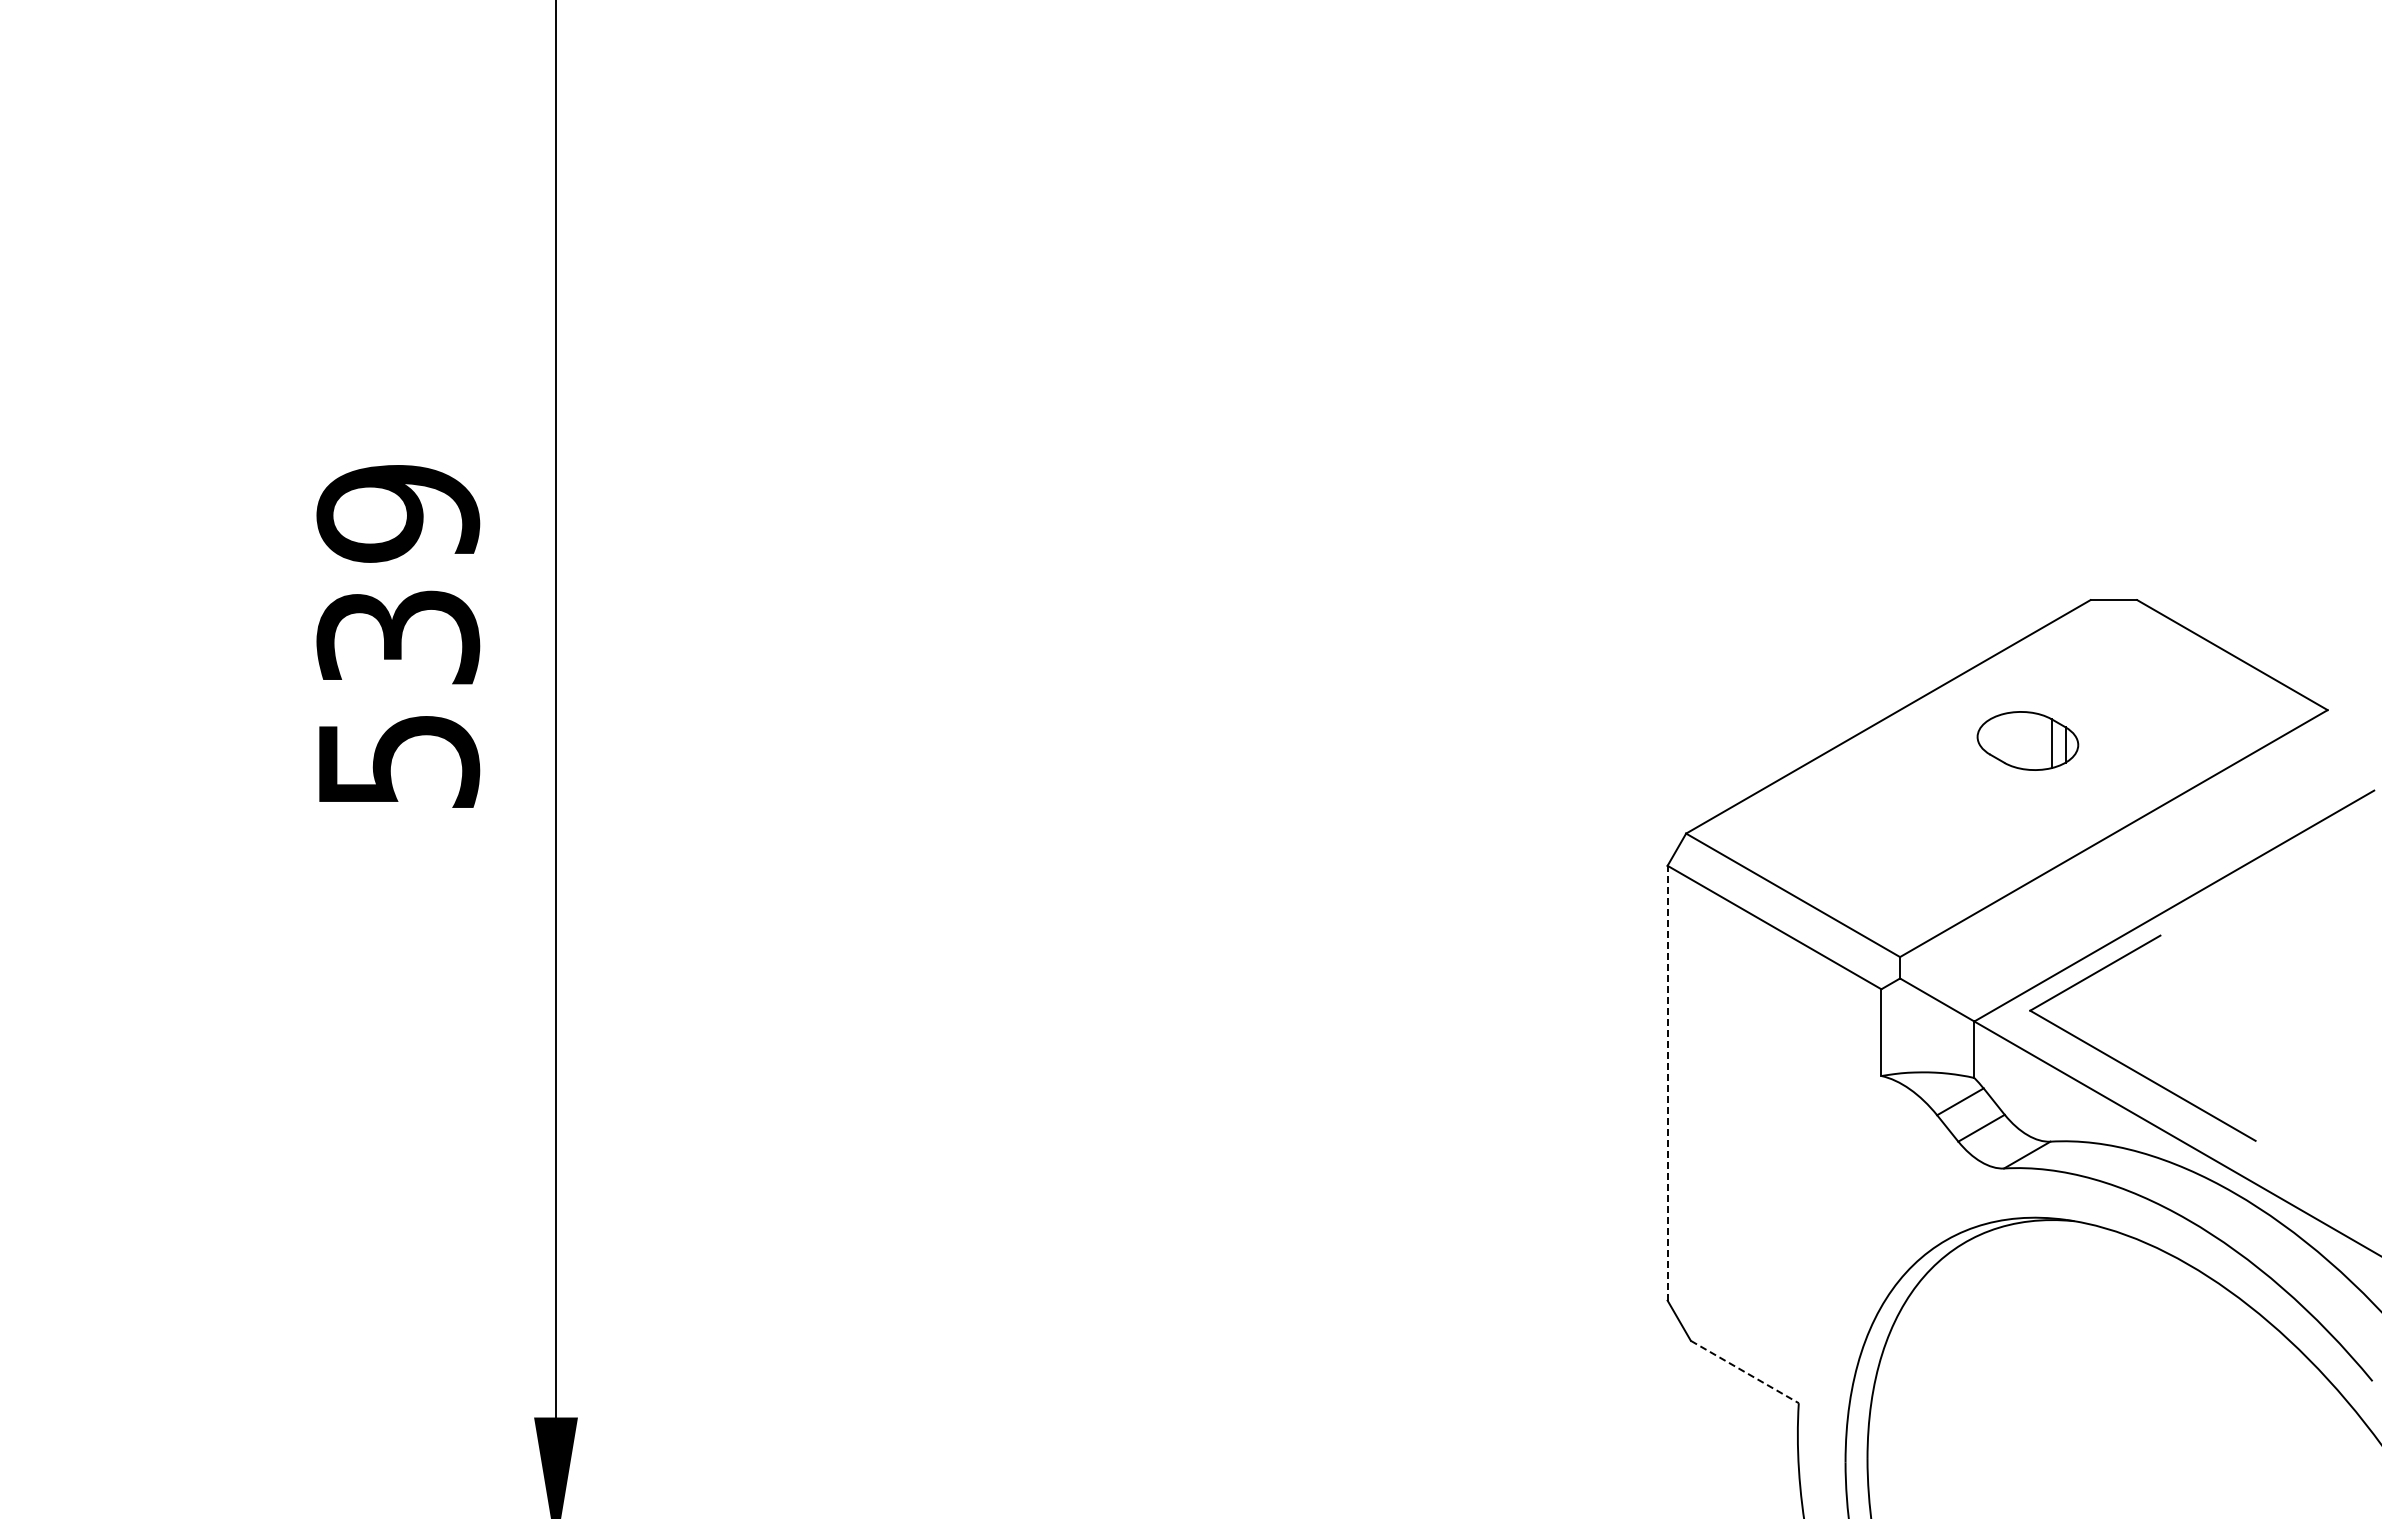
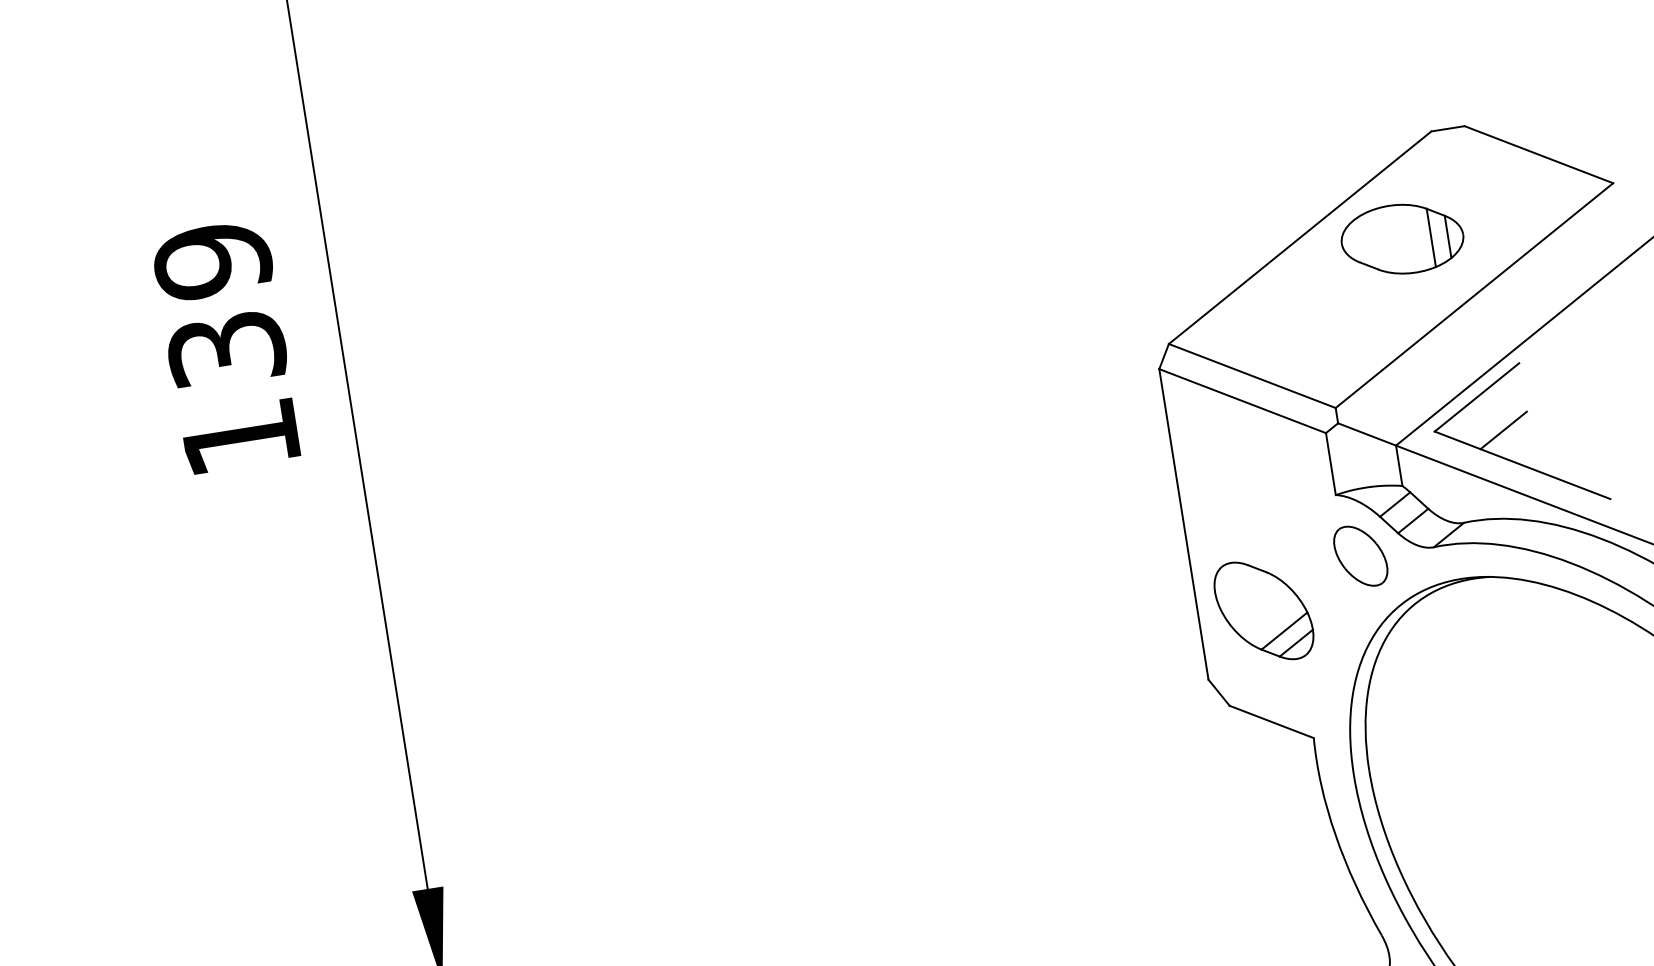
part: (2027, 740) -> (1402, 238), size x1.67
text: (399, 761) -> (241, 438), 539 -> 139
line: (2124, 1023) -> (1503, 430), added
line: (1667, 1082) -> (1183, 523), dashed -> solid
part: (1901, 1164) -> (1360, 556), added
part: (1758, 1218) -> (1264, 610), added
line: (1745, 1372) -> (1272, 722), dashed -> solid

